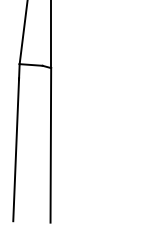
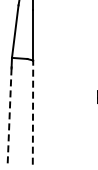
line: (51, 145) -> (33, 112), solid -> dashed
line: (15, 151) -> (9, 116), solid -> dashed

